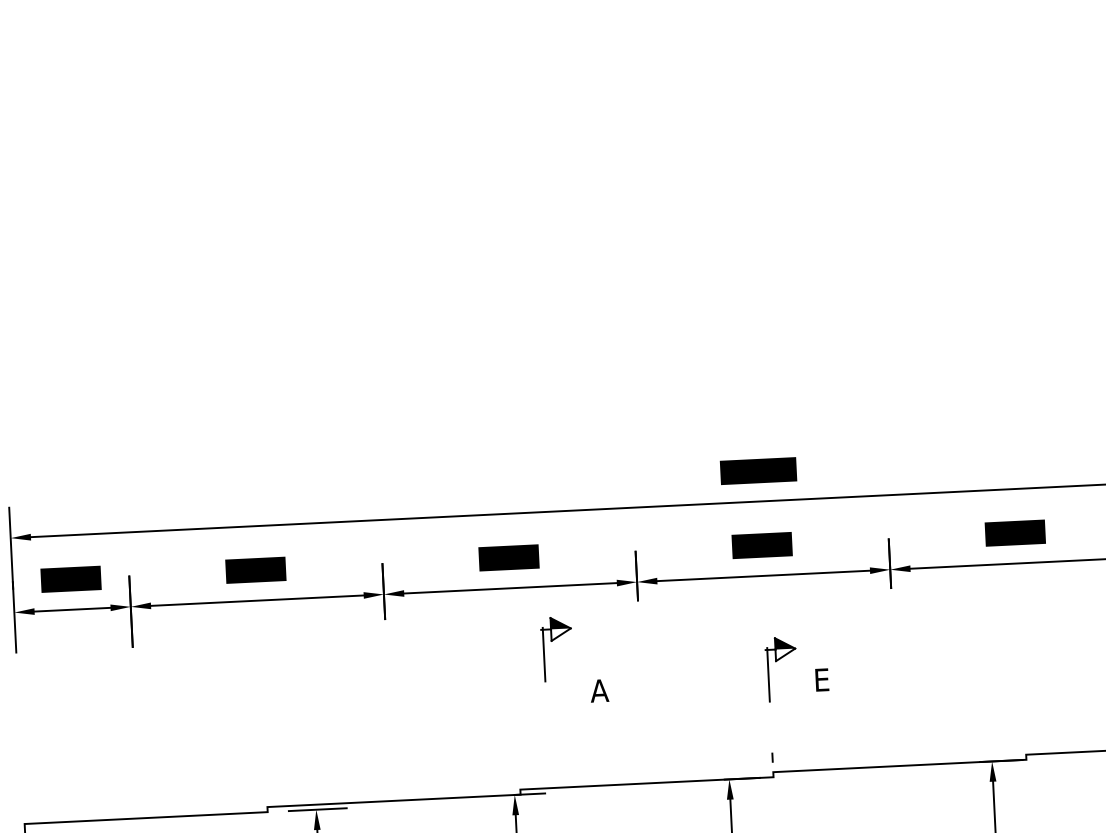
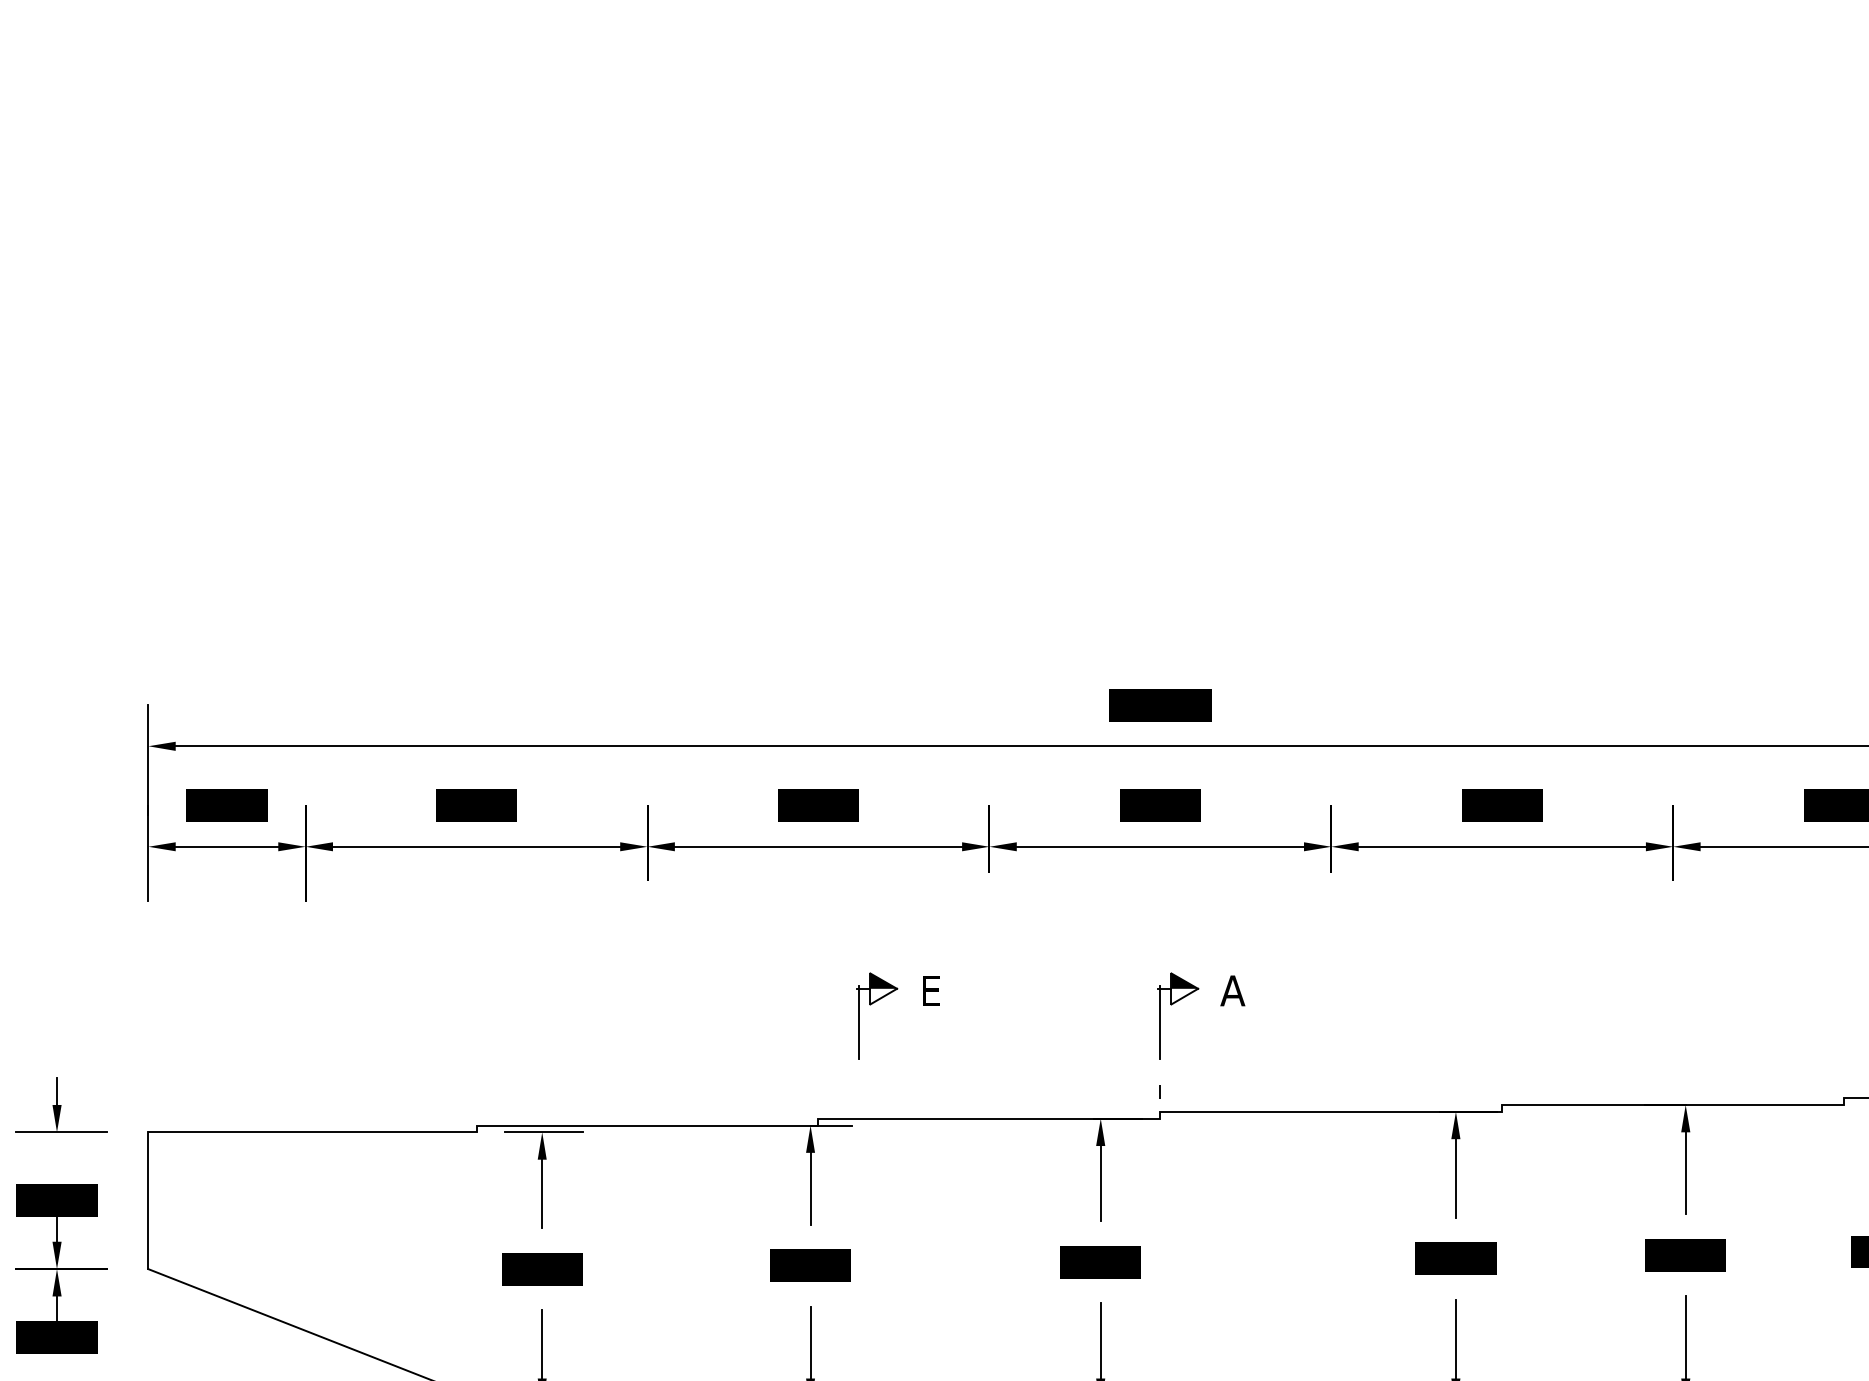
part: (553, 640) -> (872, 1004), moved
part: (777, 661) -> (1173, 1004), moved
text: (822, 679) -> (1232, 990), E -> A
text: (599, 690) -> (931, 990), A -> E

